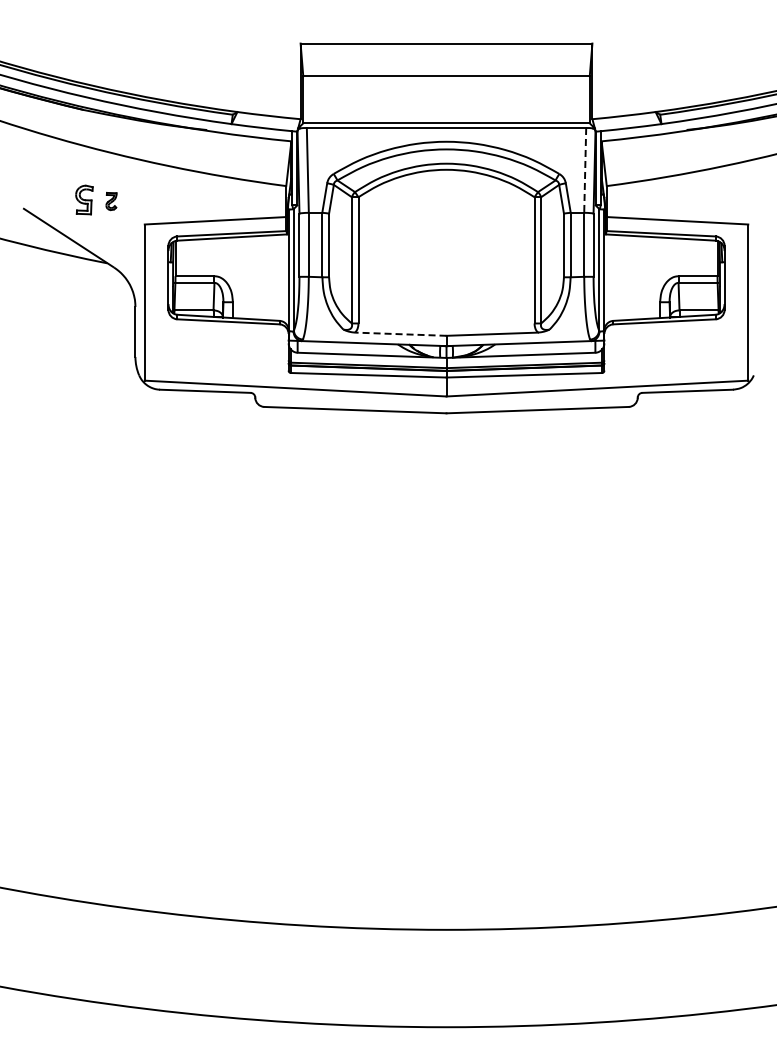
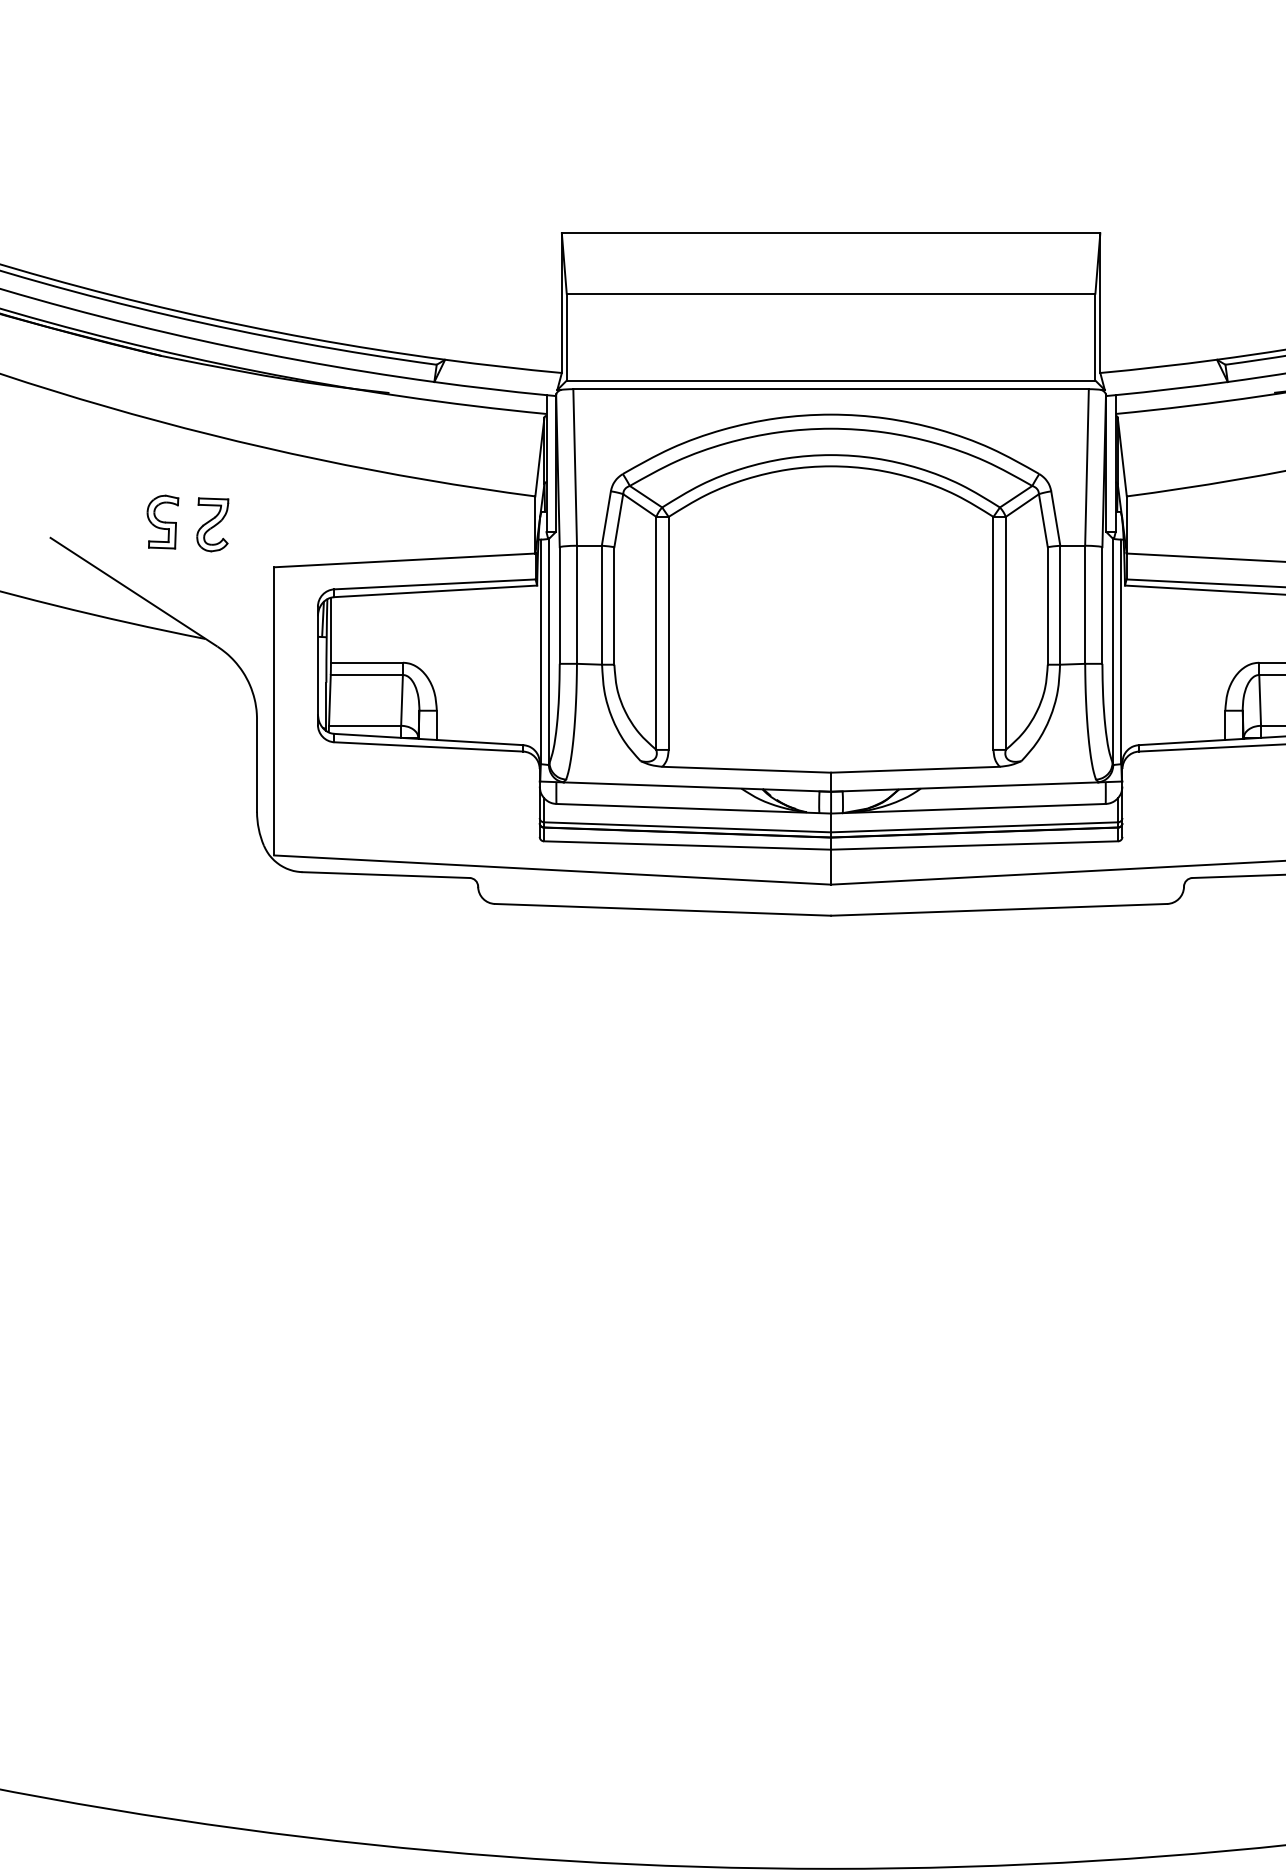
line: (585, 170) -> (1087, 467), dashed -> solid
part: (111, 201) -> (212, 524), size x1.67
line: (400, 334) -> (746, 770), dashed -> solid

